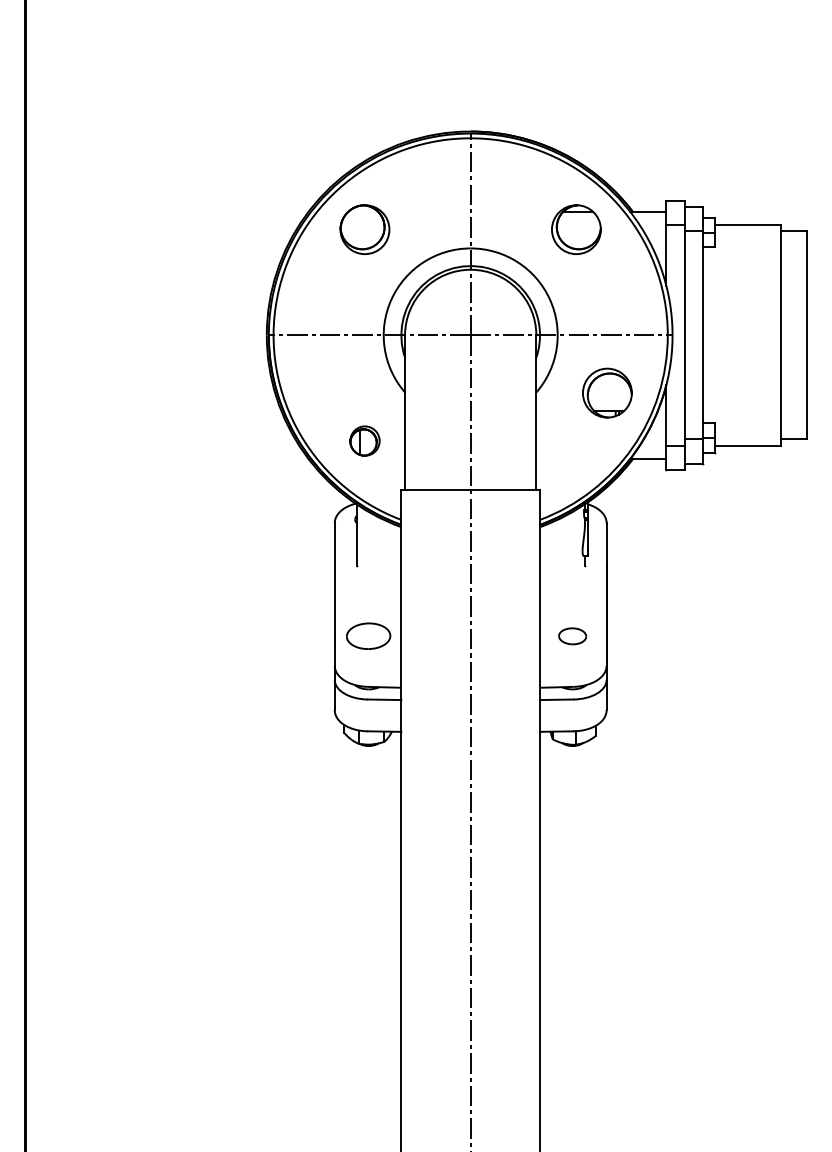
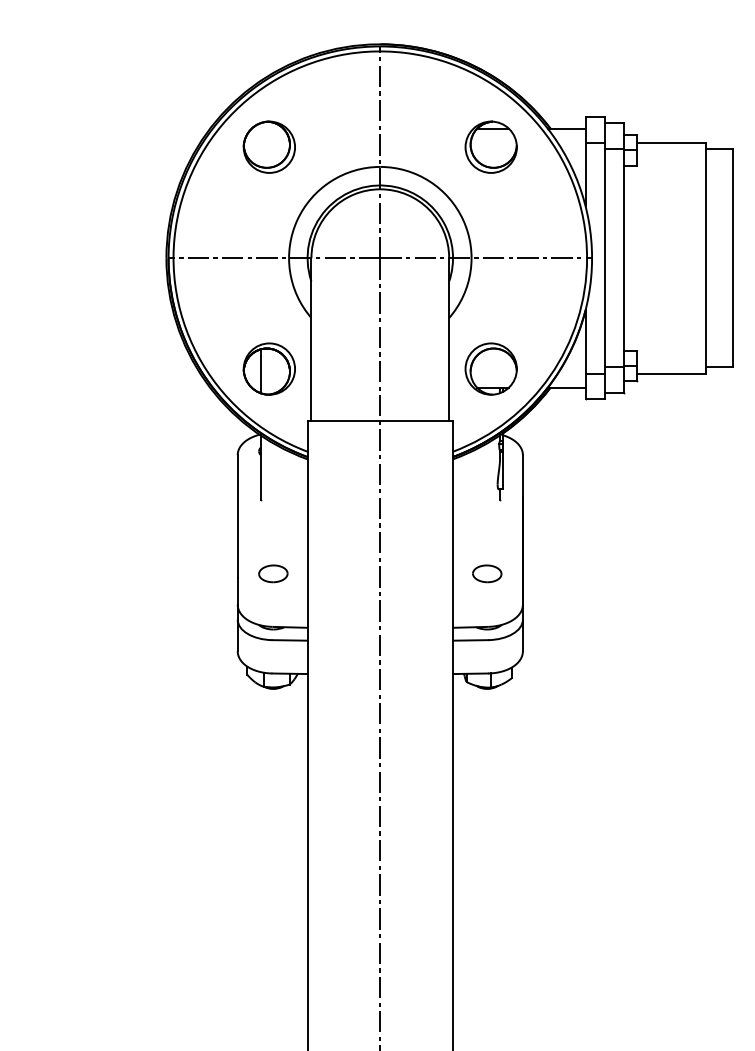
part: (607, 392) -> (491, 368), moved
part: (364, 440) -> (268, 368), size x1.67
part: (368, 636) -> (273, 574), size x0.62

